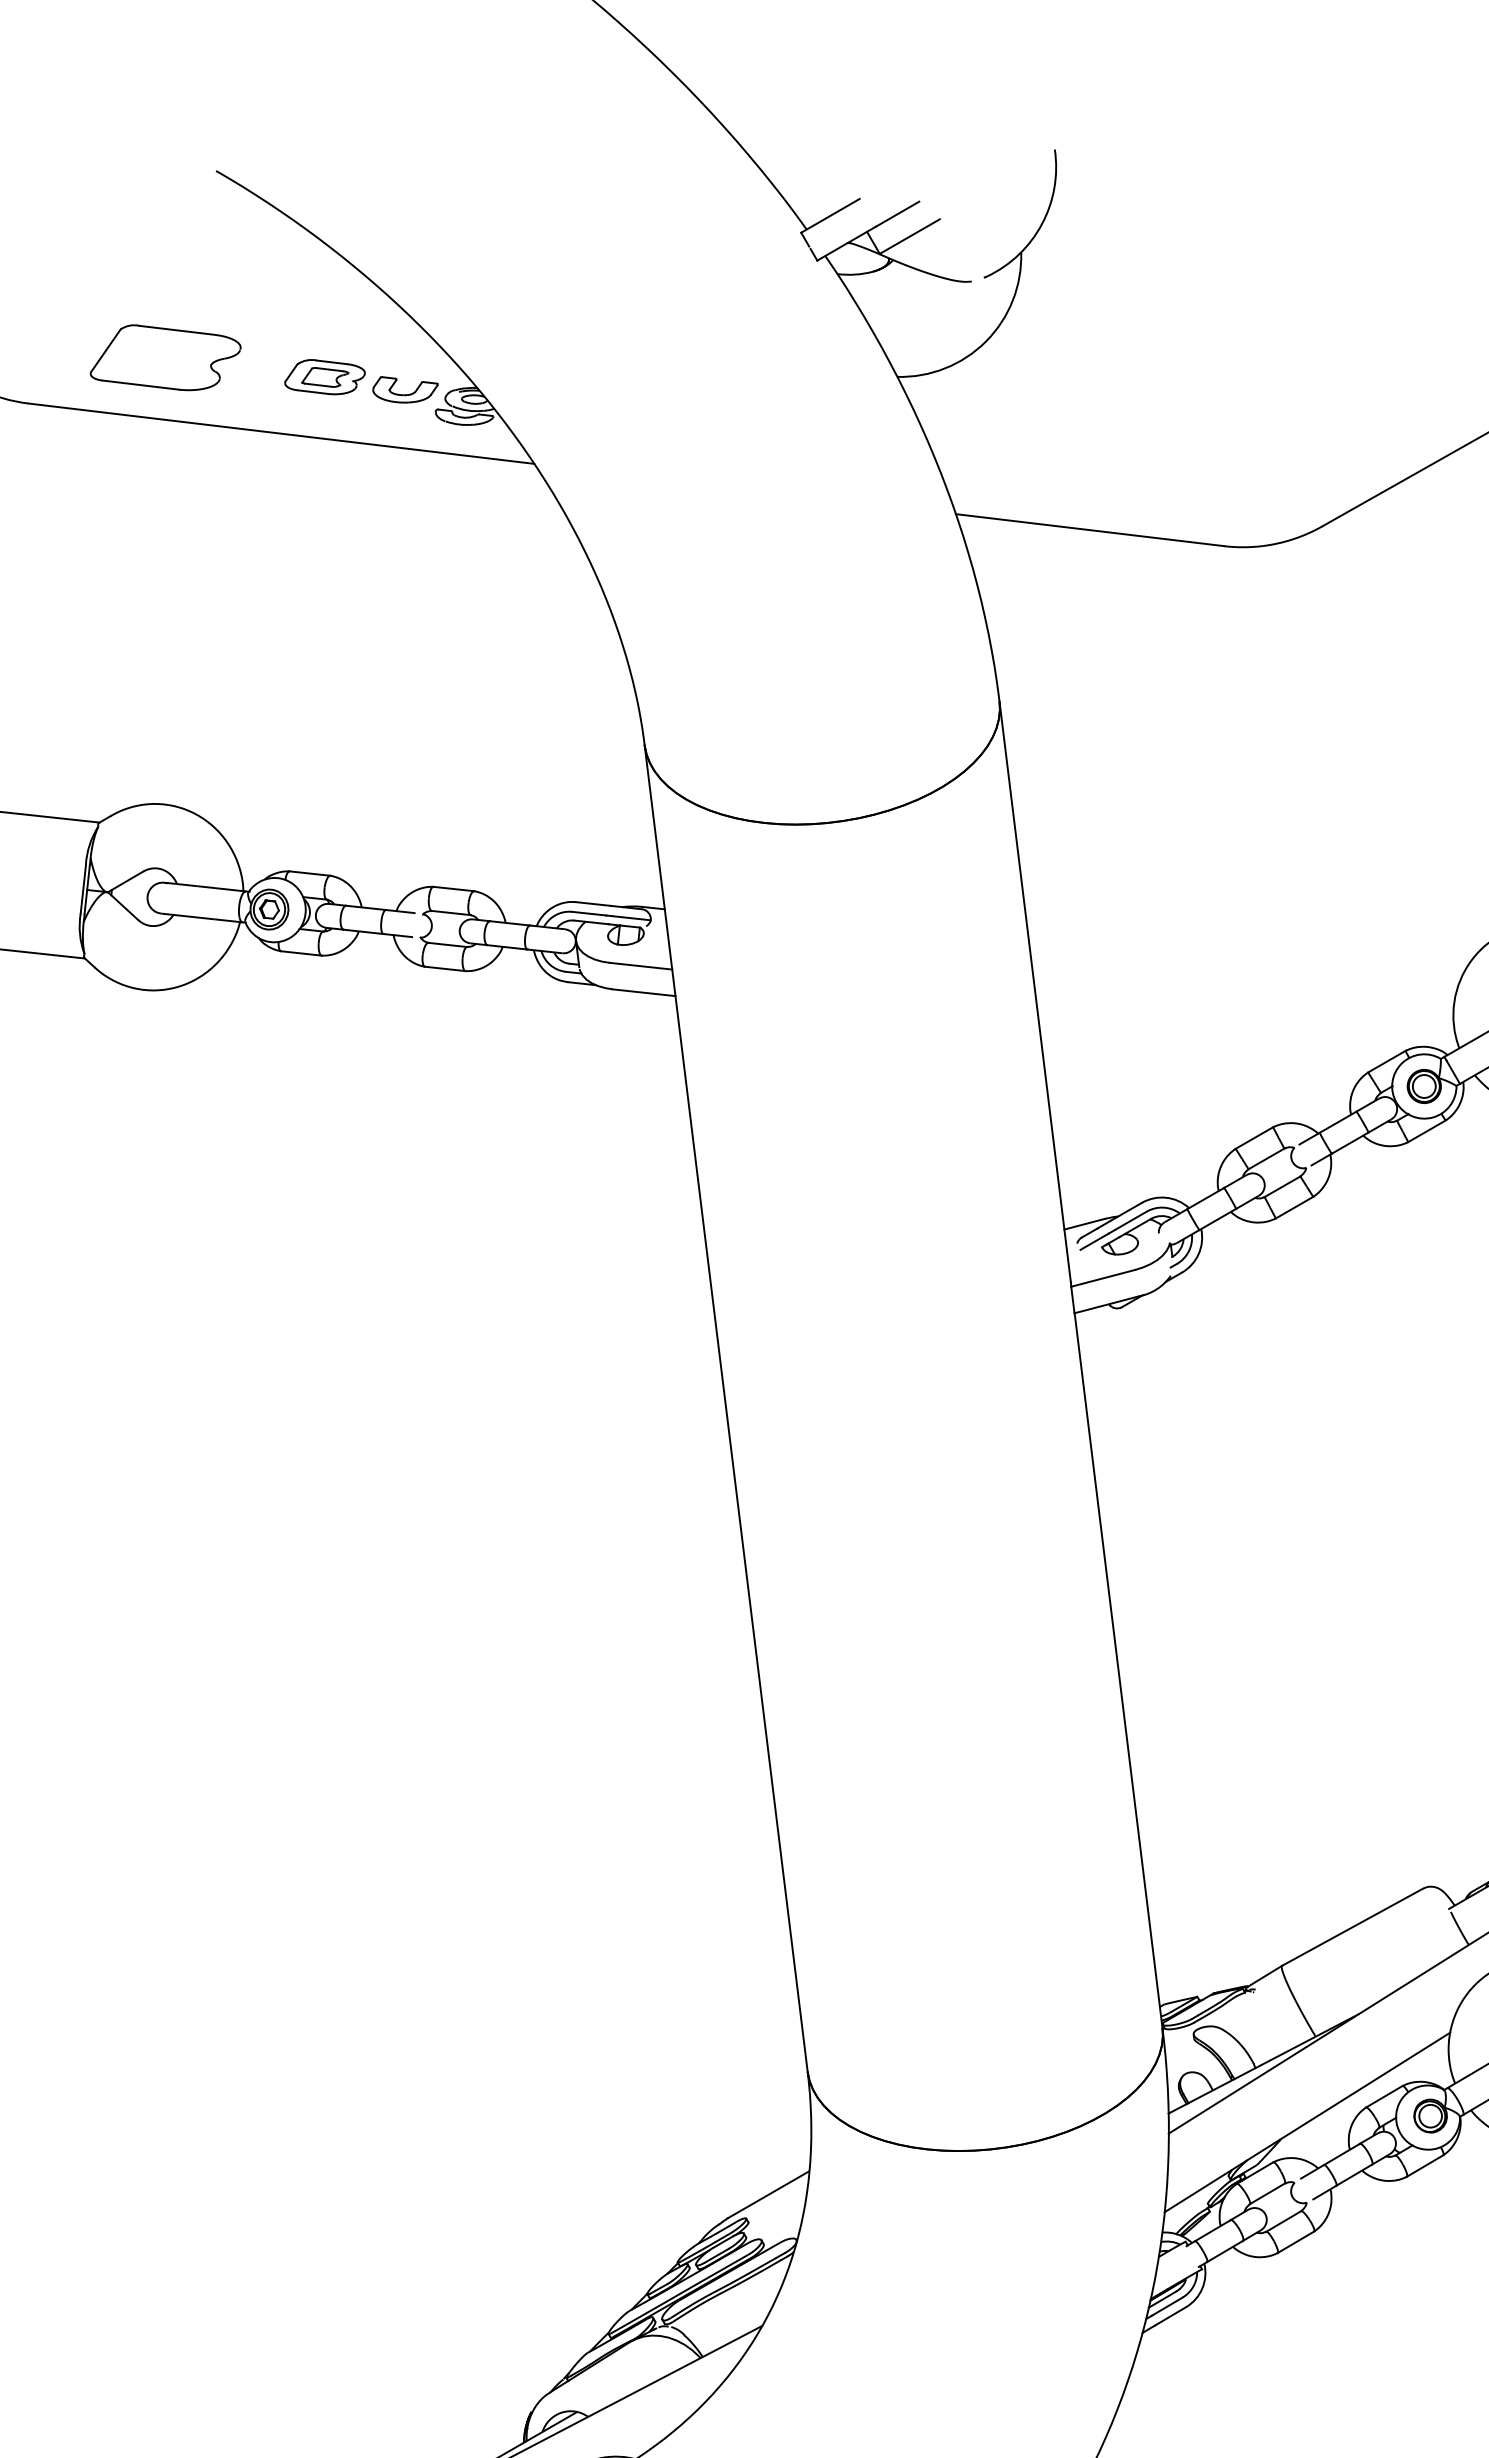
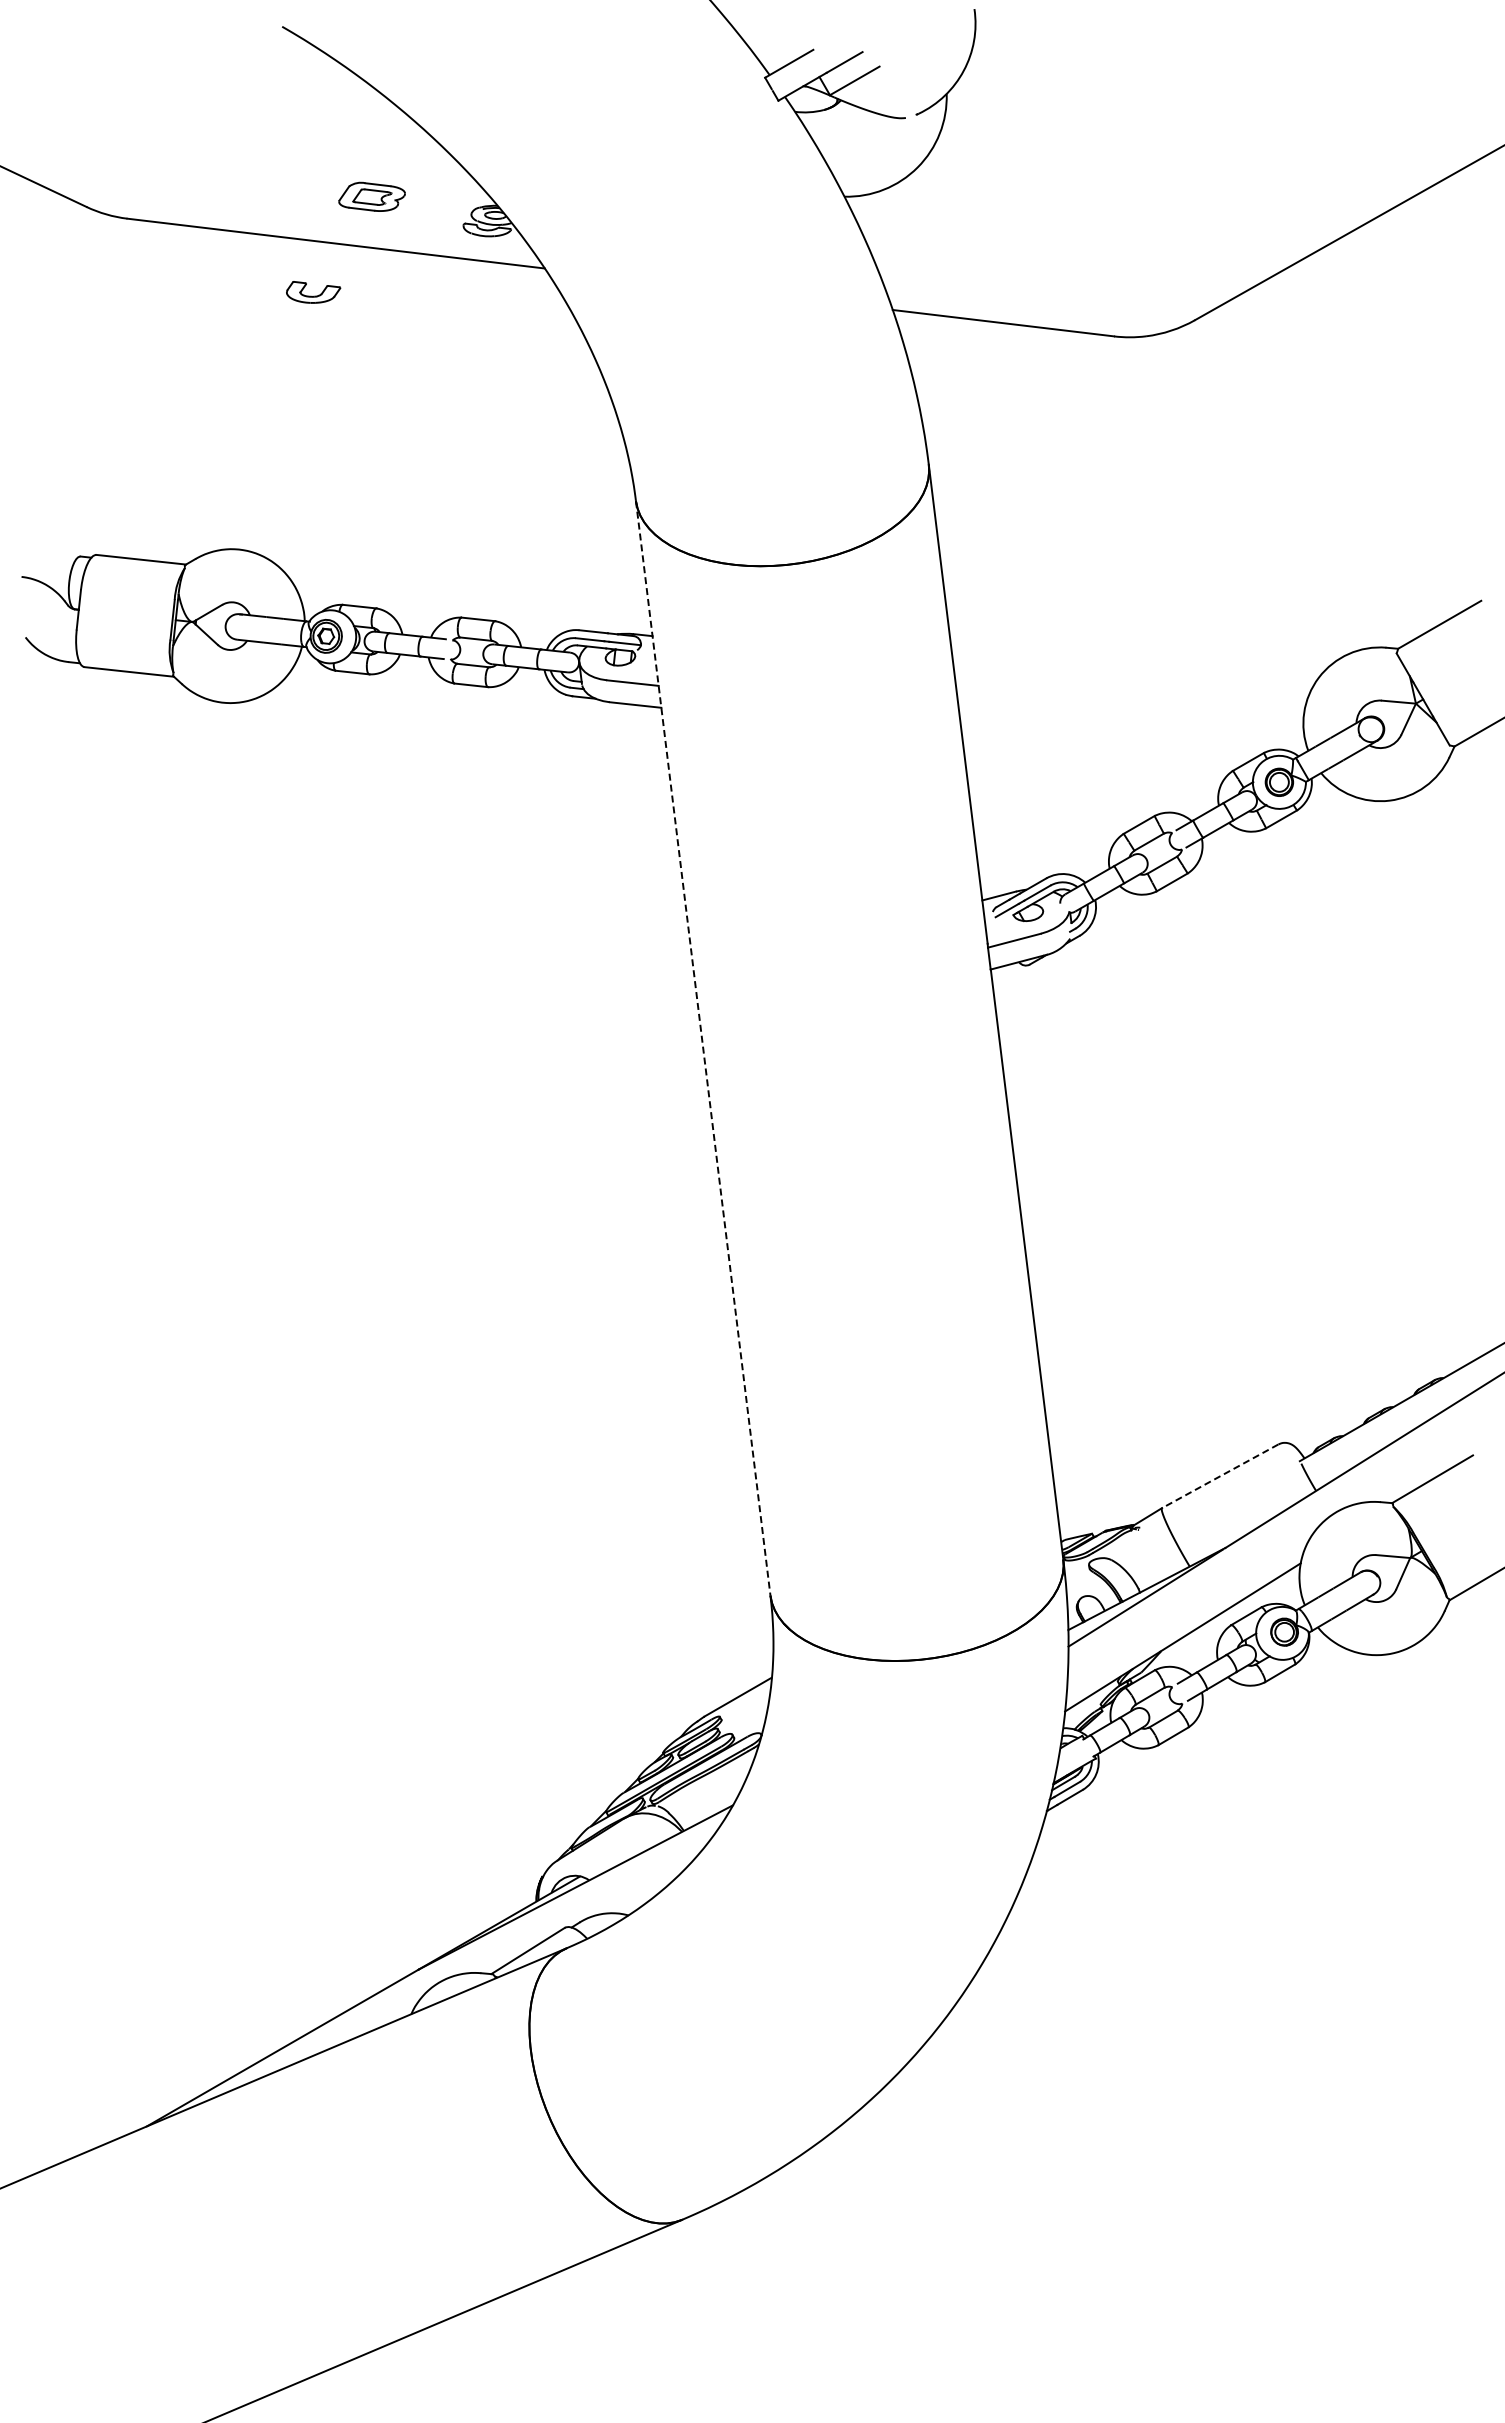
part: (165, 357) -> (240, 180), removed
part: (405, 389) -> (313, 292), moved
line: (726, 1408) -> (703, 1048), solid -> dashed
line: (1351, 1927) -> (1219, 1476), solid -> dashed

